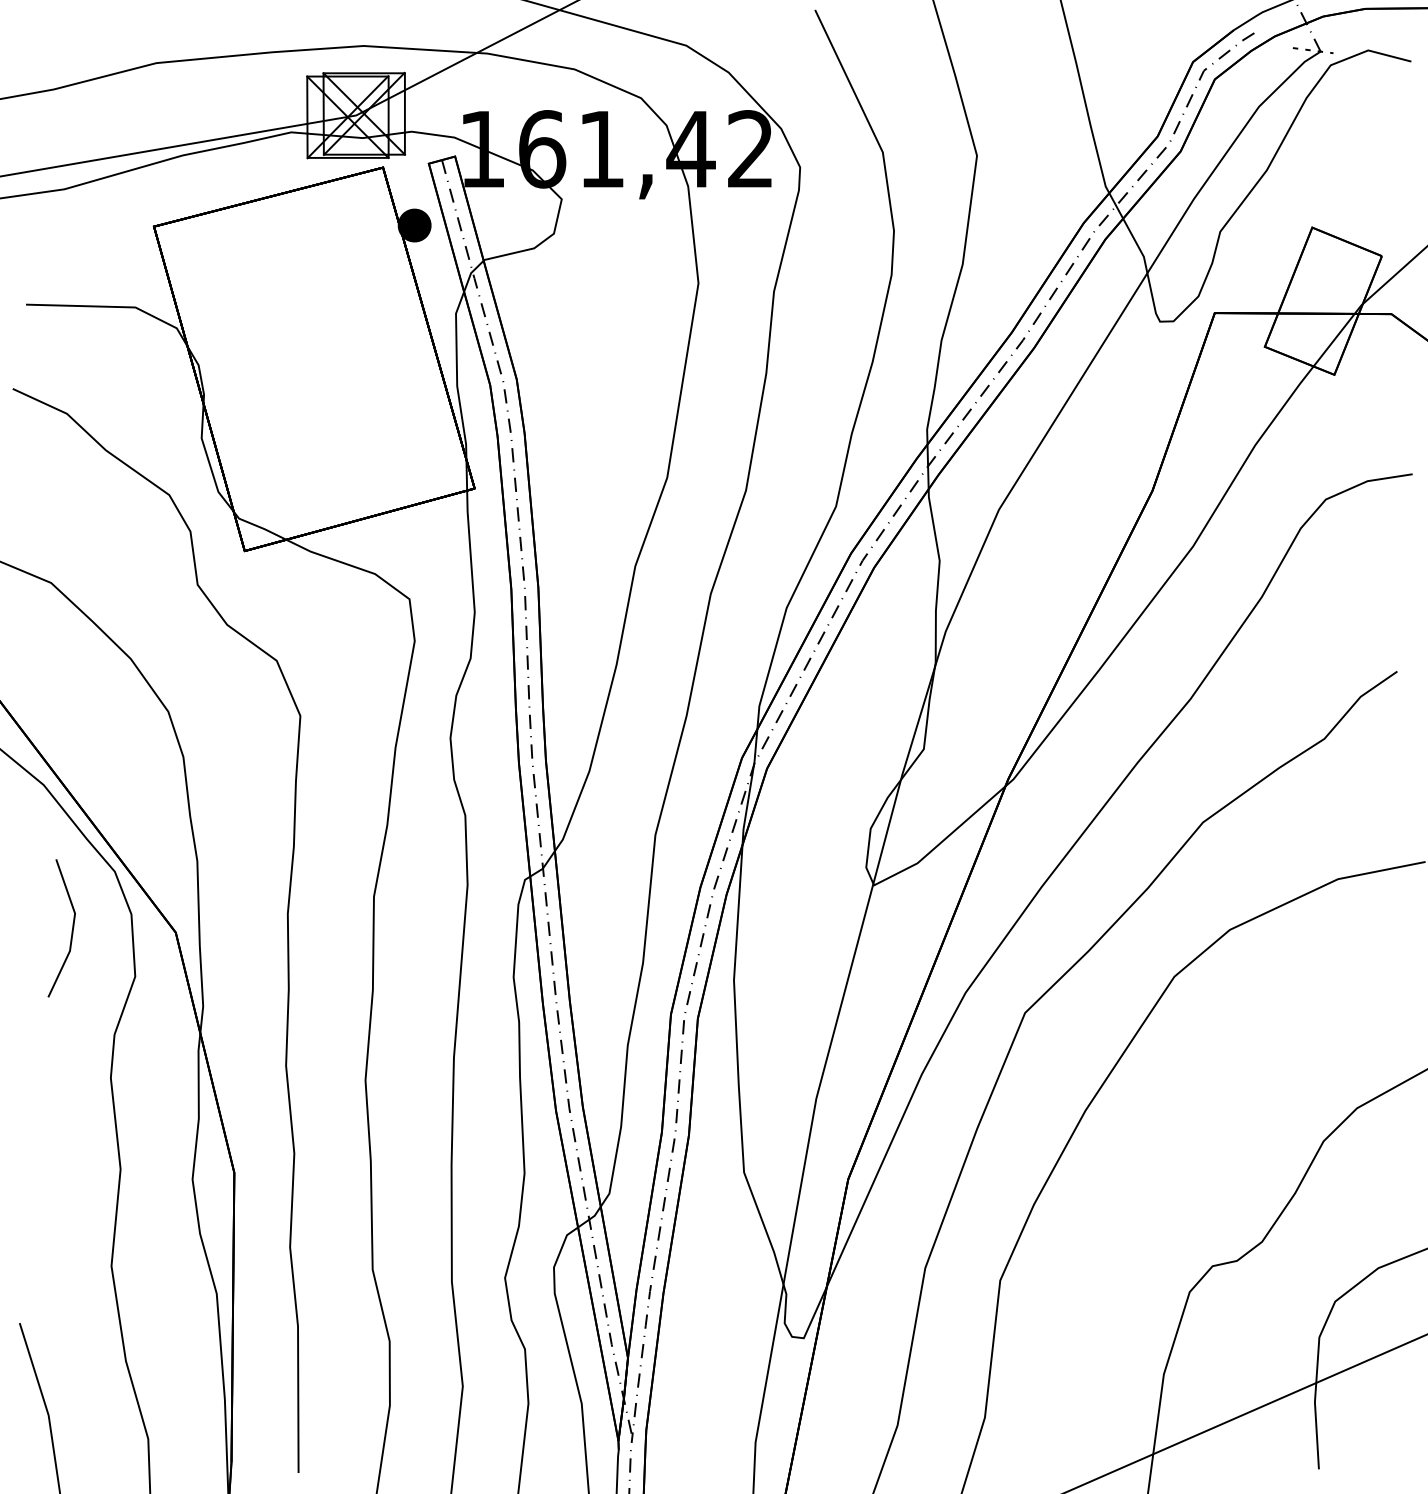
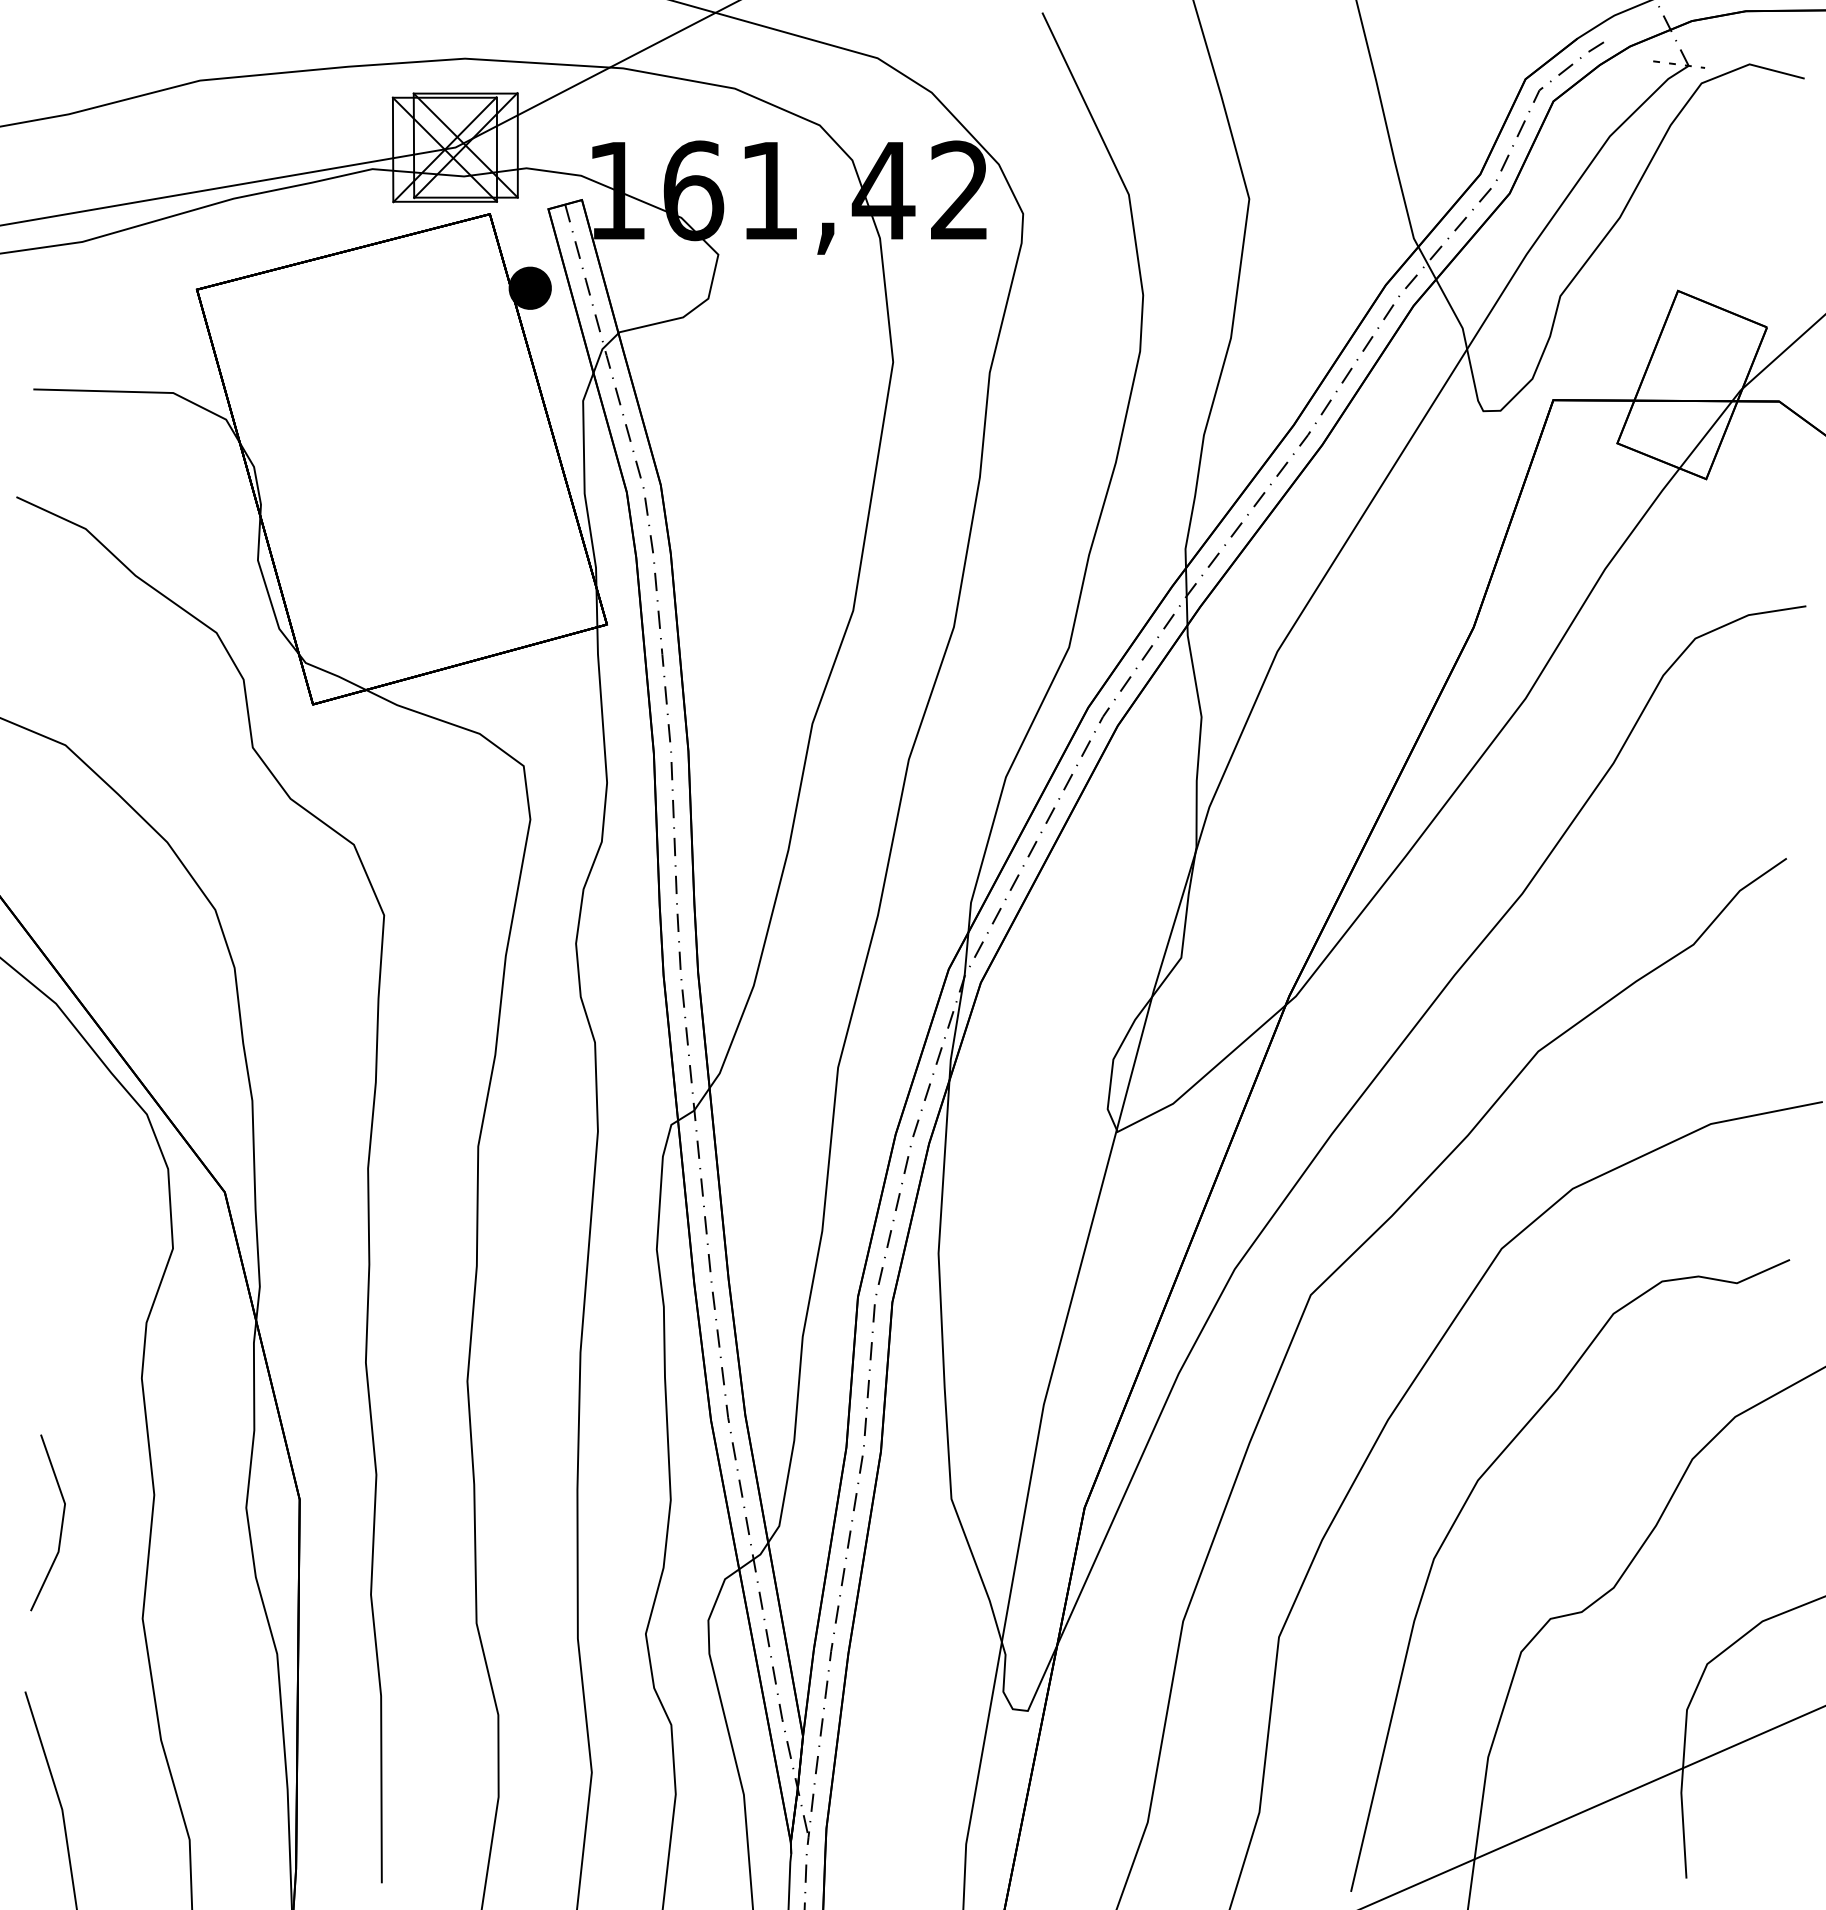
line: (72, 928) -> (61, 1522), moved
curve: (1142, 1183) -> (1461, 1512), added

